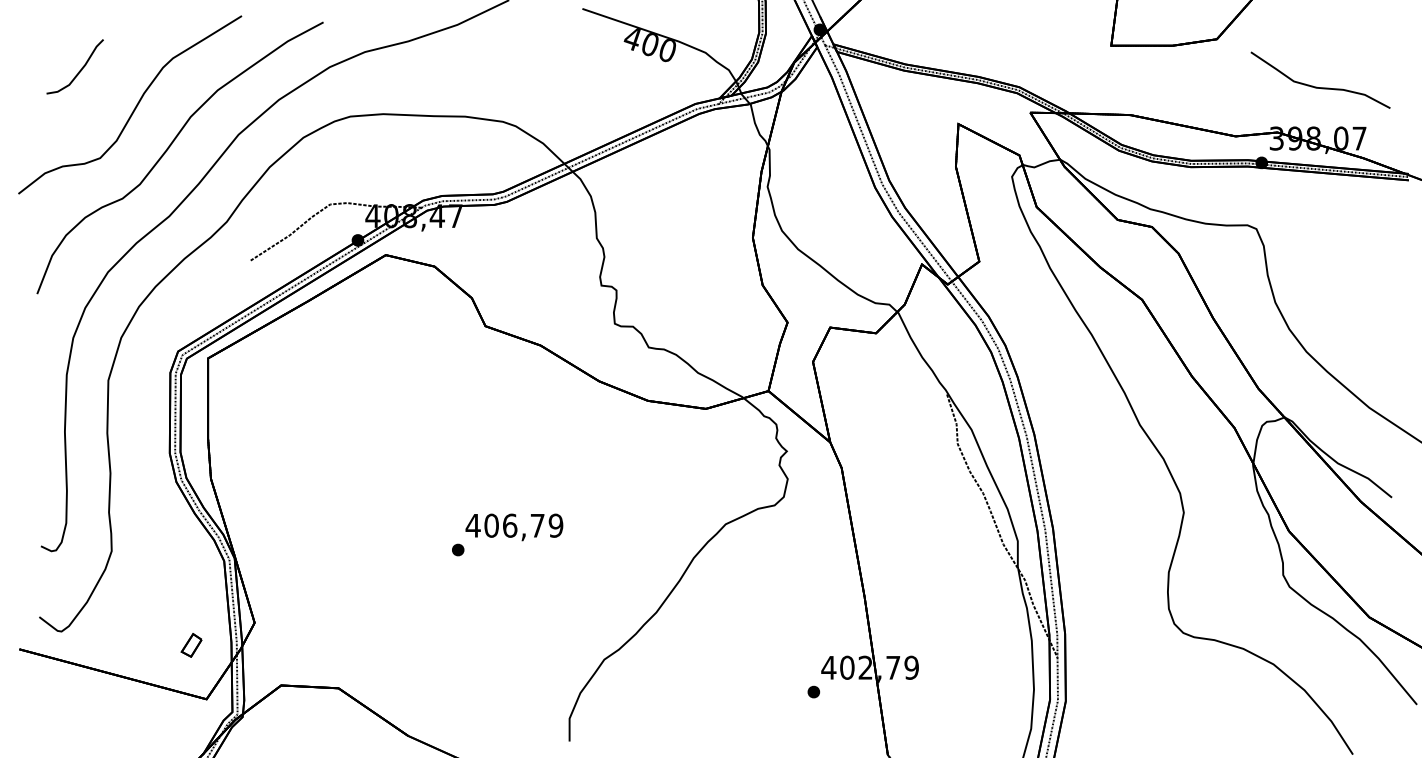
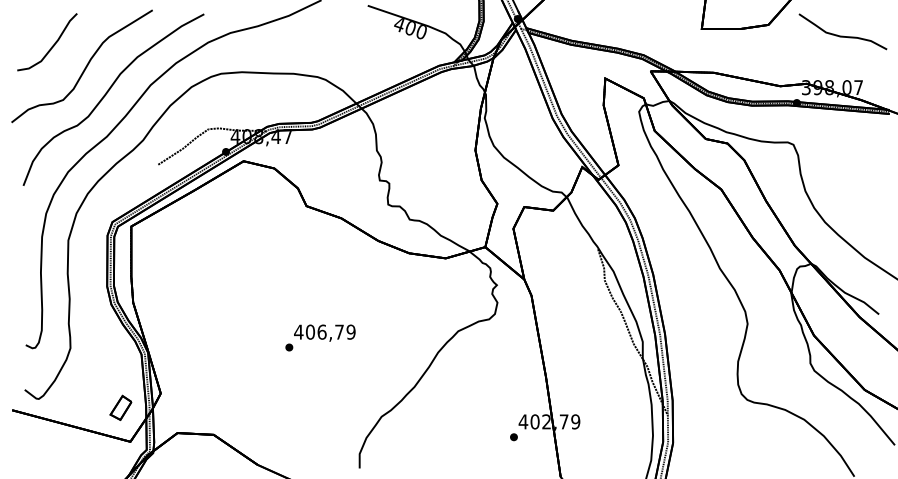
part: (75, 67) -> (47, 42), size x1.67
curve: (1319, 86) -> (842, 35), moved
part: (190, 644) -> (120, 407), size x1.67

